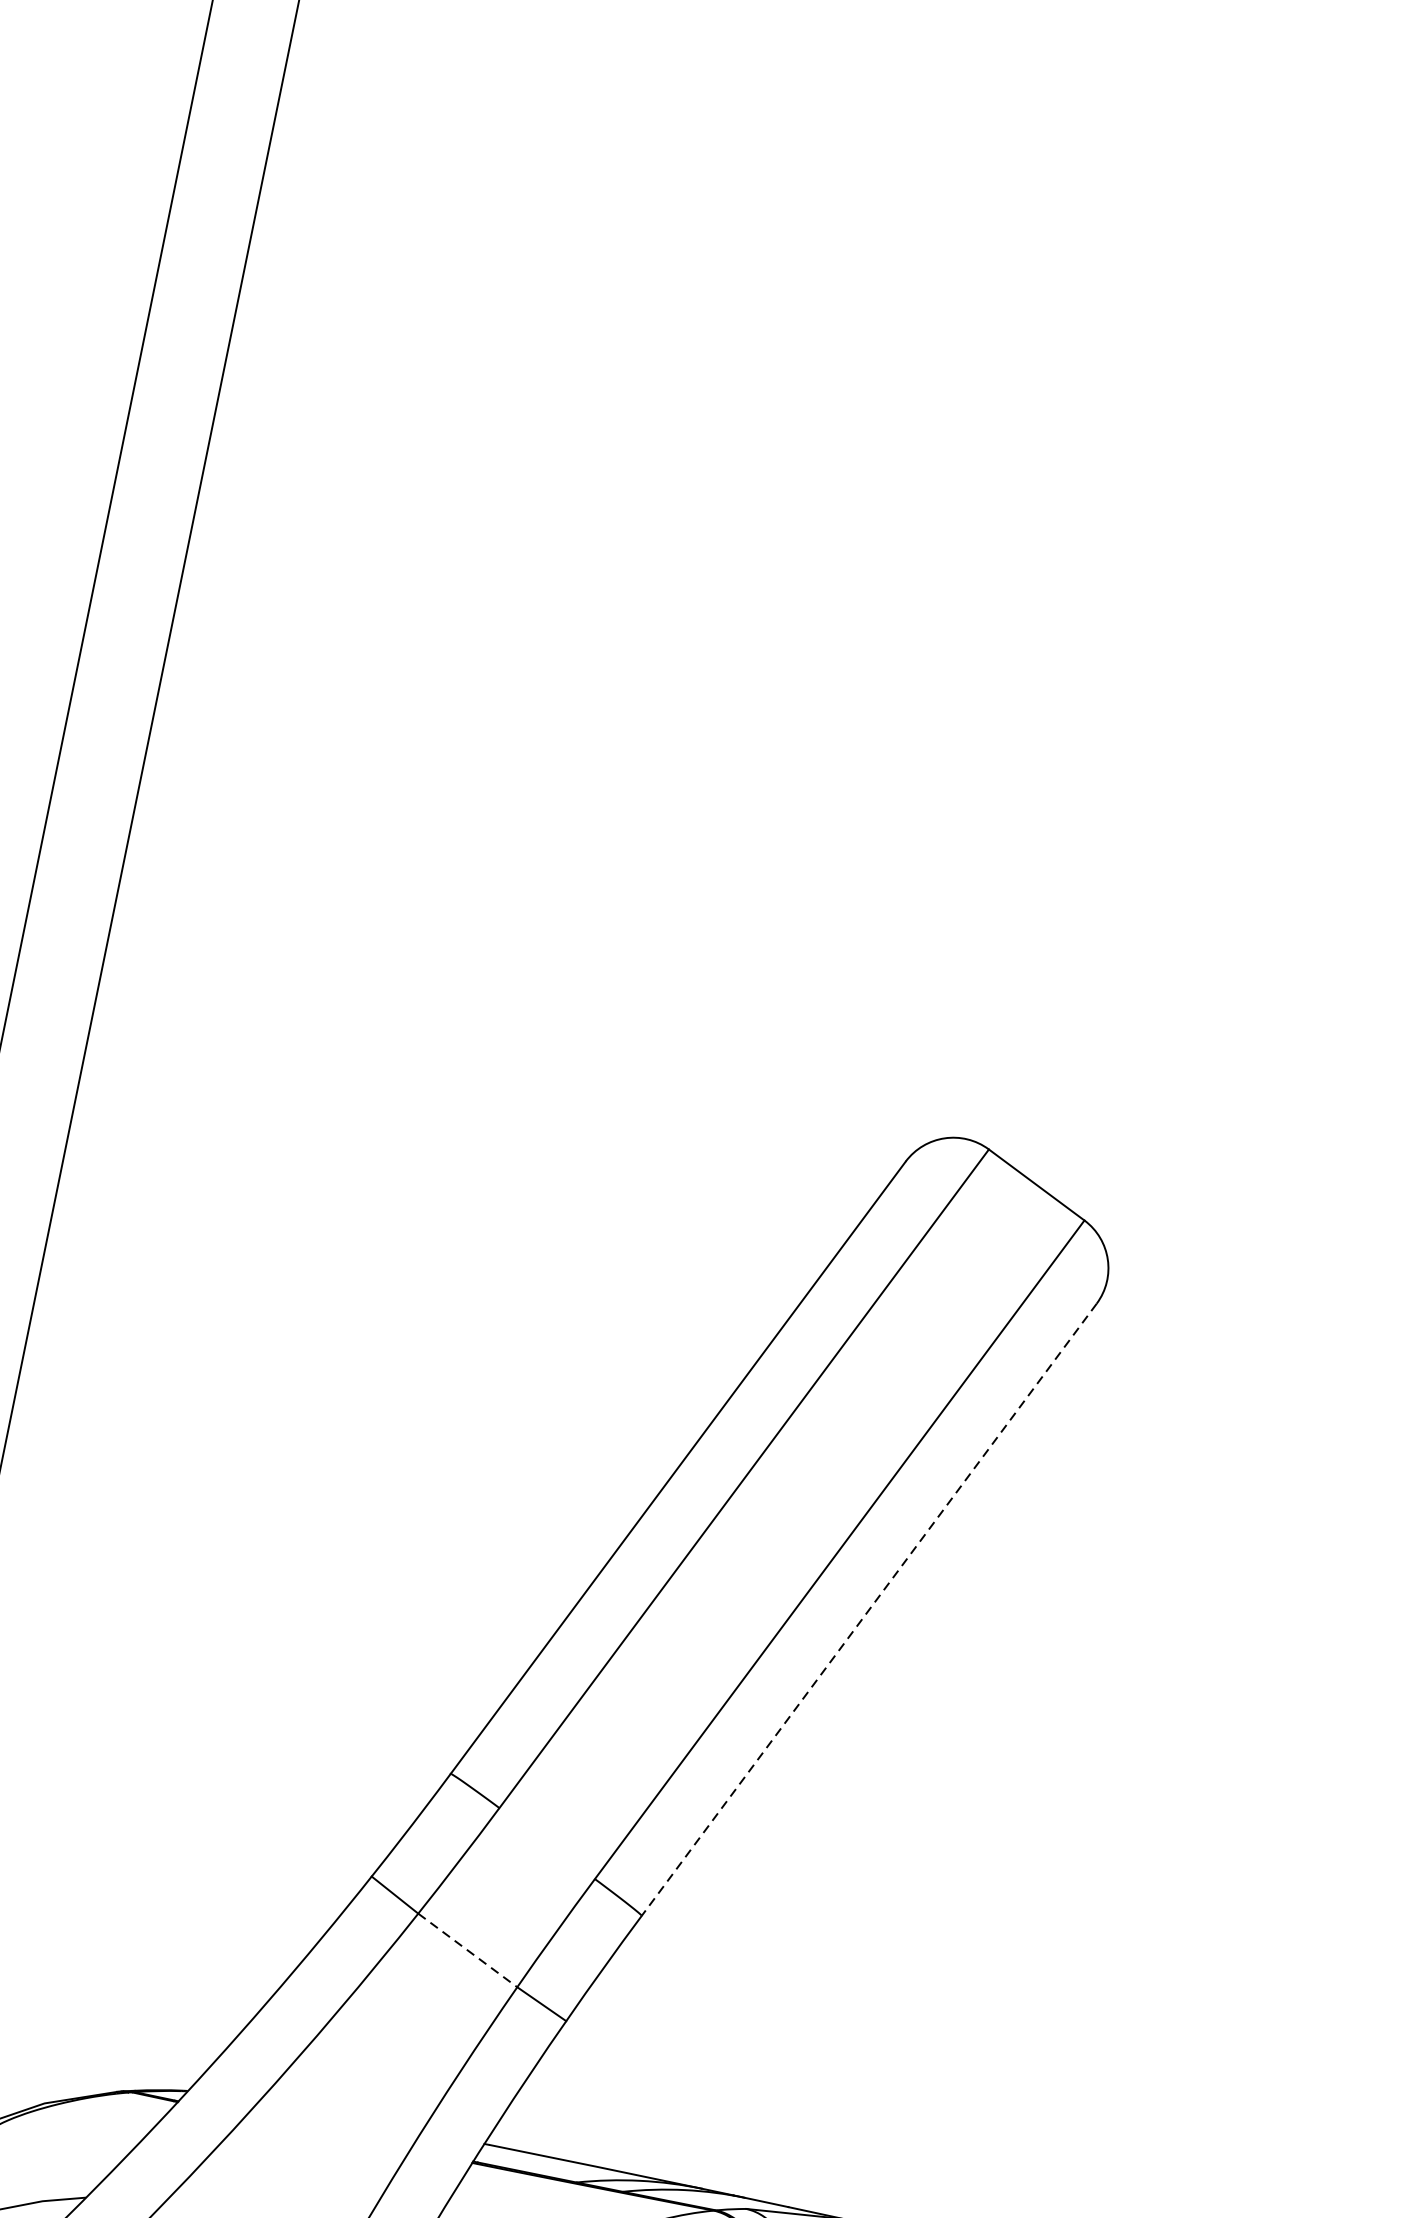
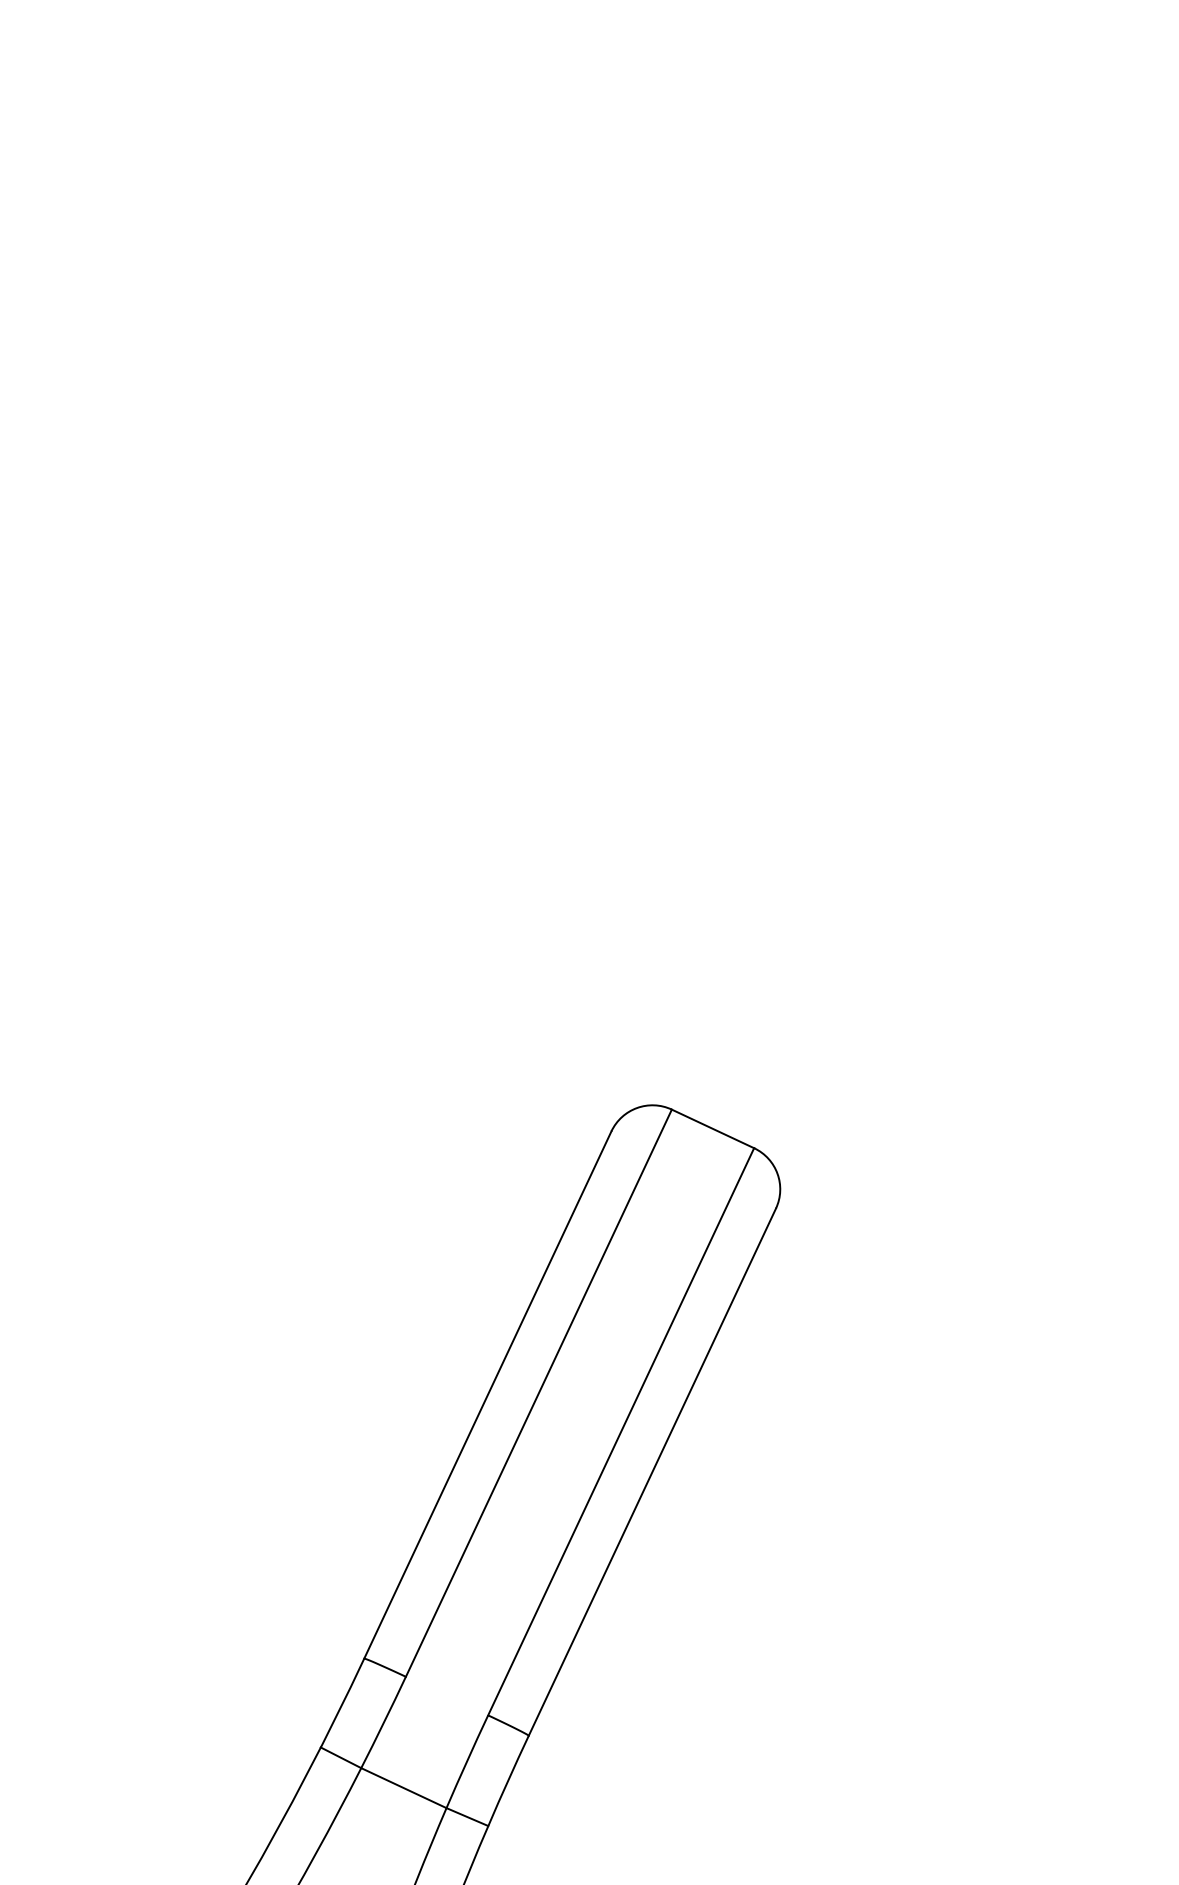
line: (869, 1610) -> (652, 1472), dashed -> solid
line: (468, 1951) -> (404, 1788), dashed -> solid

